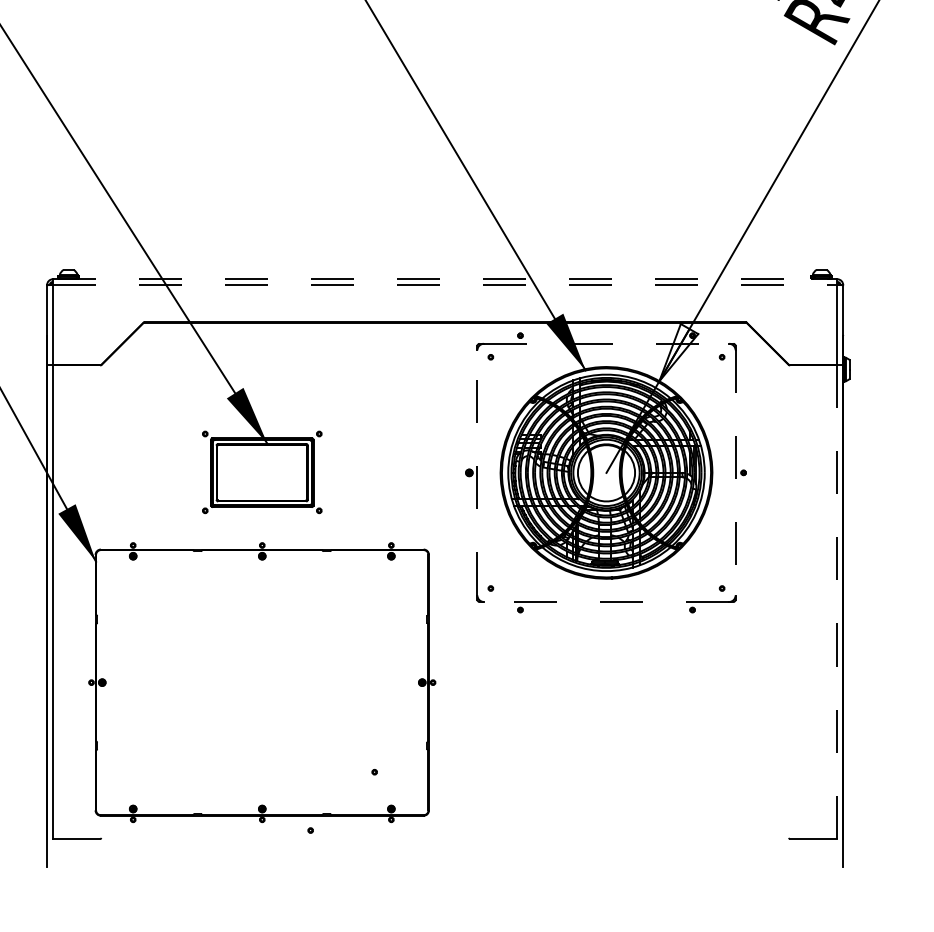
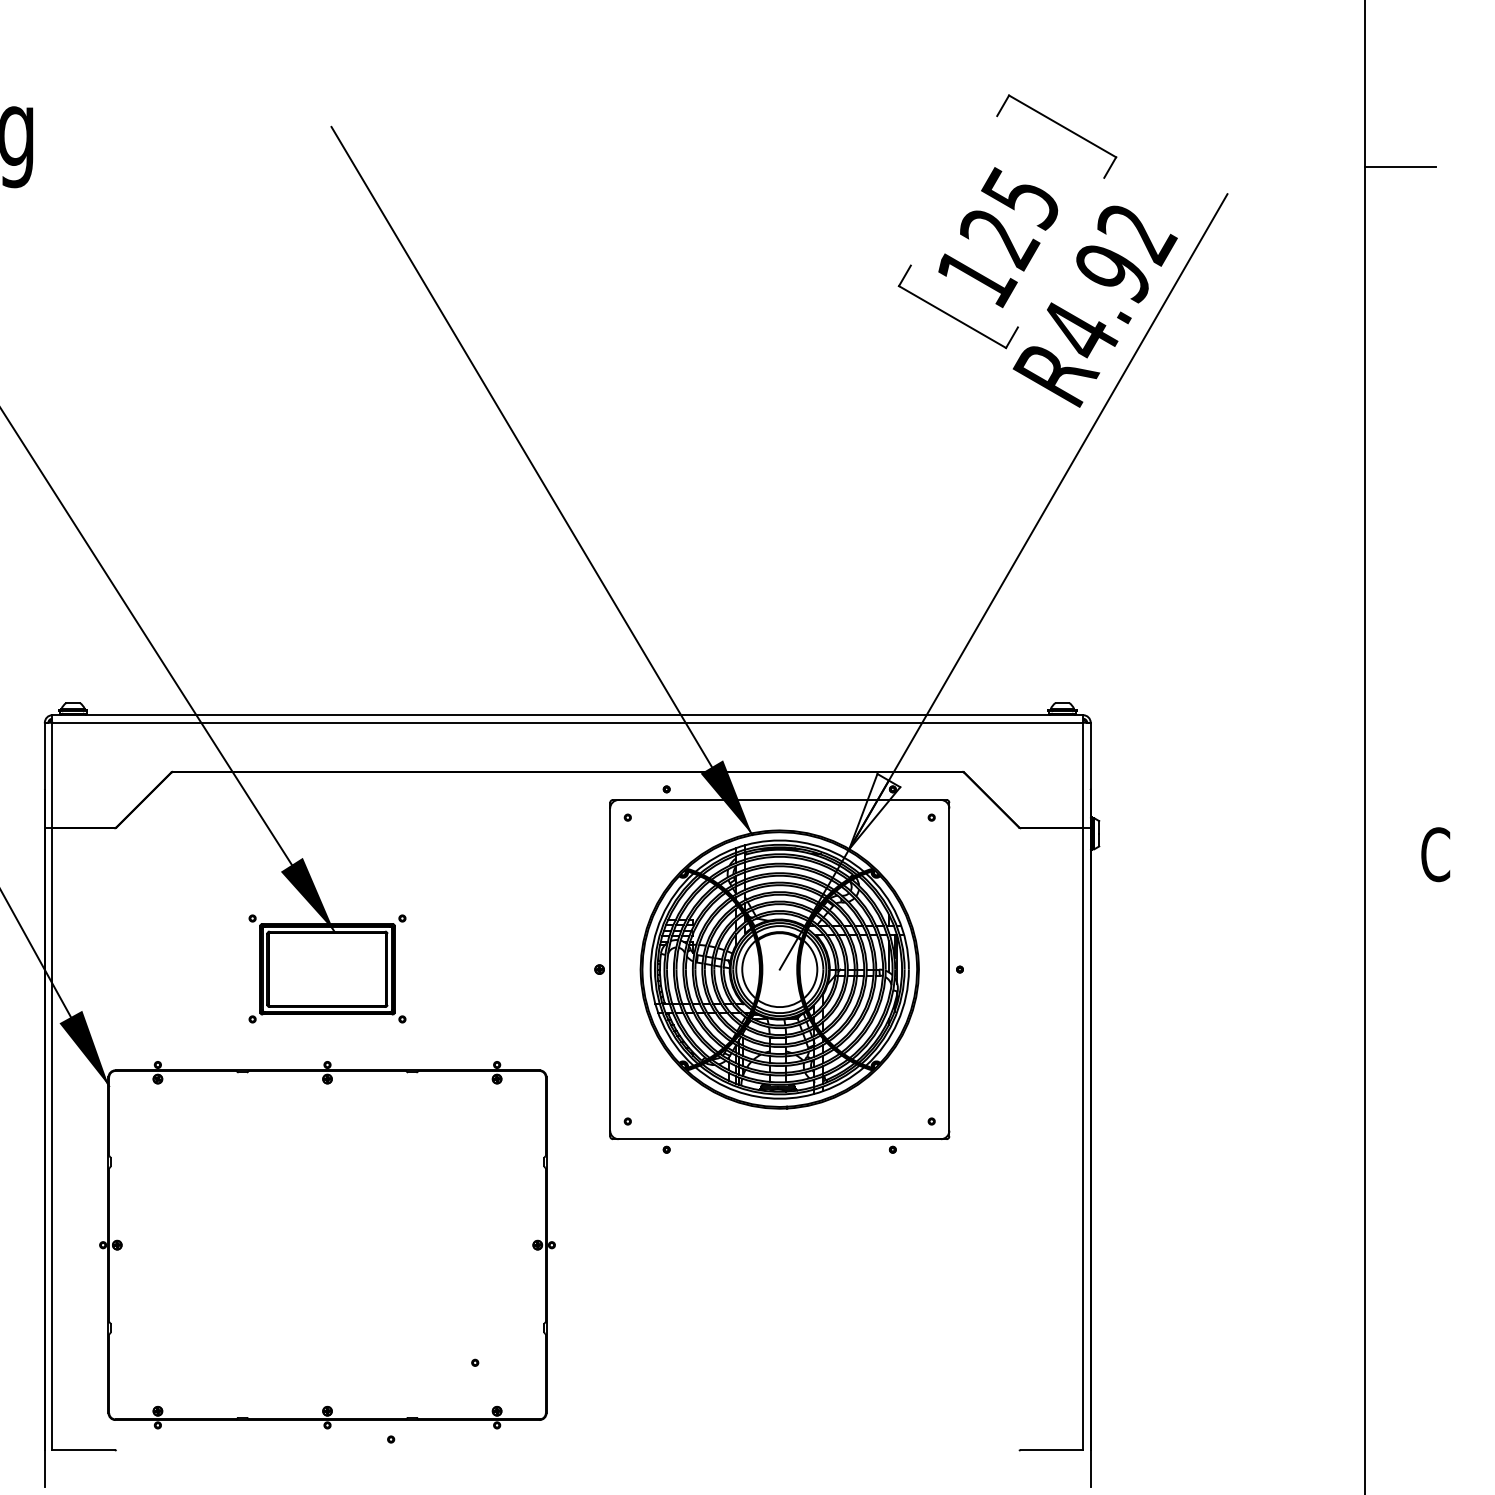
line: (445, 279) -> (568, 715), dashed -> solid
line: (445, 284) -> (568, 722), dashed -> solid
line: (607, 344) -> (780, 800), dashed -> solid
line: (477, 472) -> (610, 969), dashed -> solid
line: (735, 473) -> (949, 970), dashed -> solid
line: (606, 602) -> (779, 1139), dashed -> solid
line: (837, 602) -> (1083, 1139), dashed -> solid

